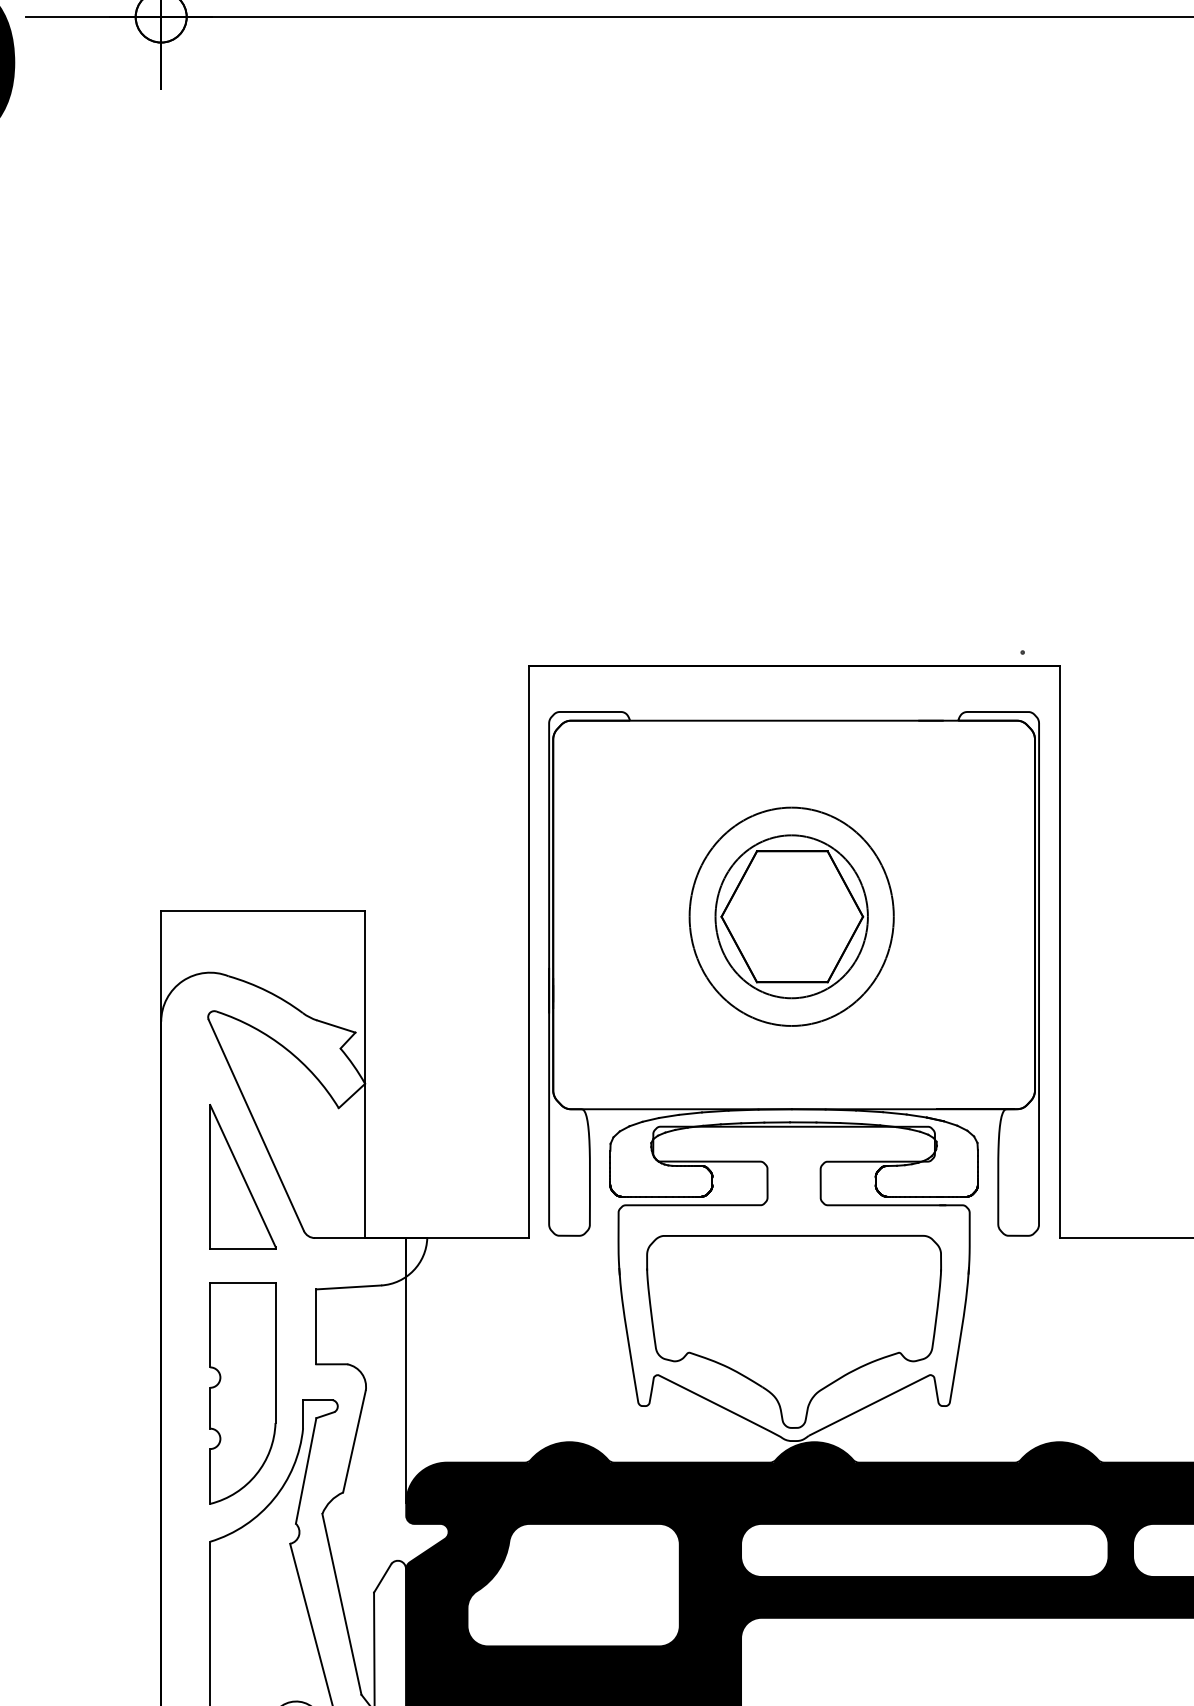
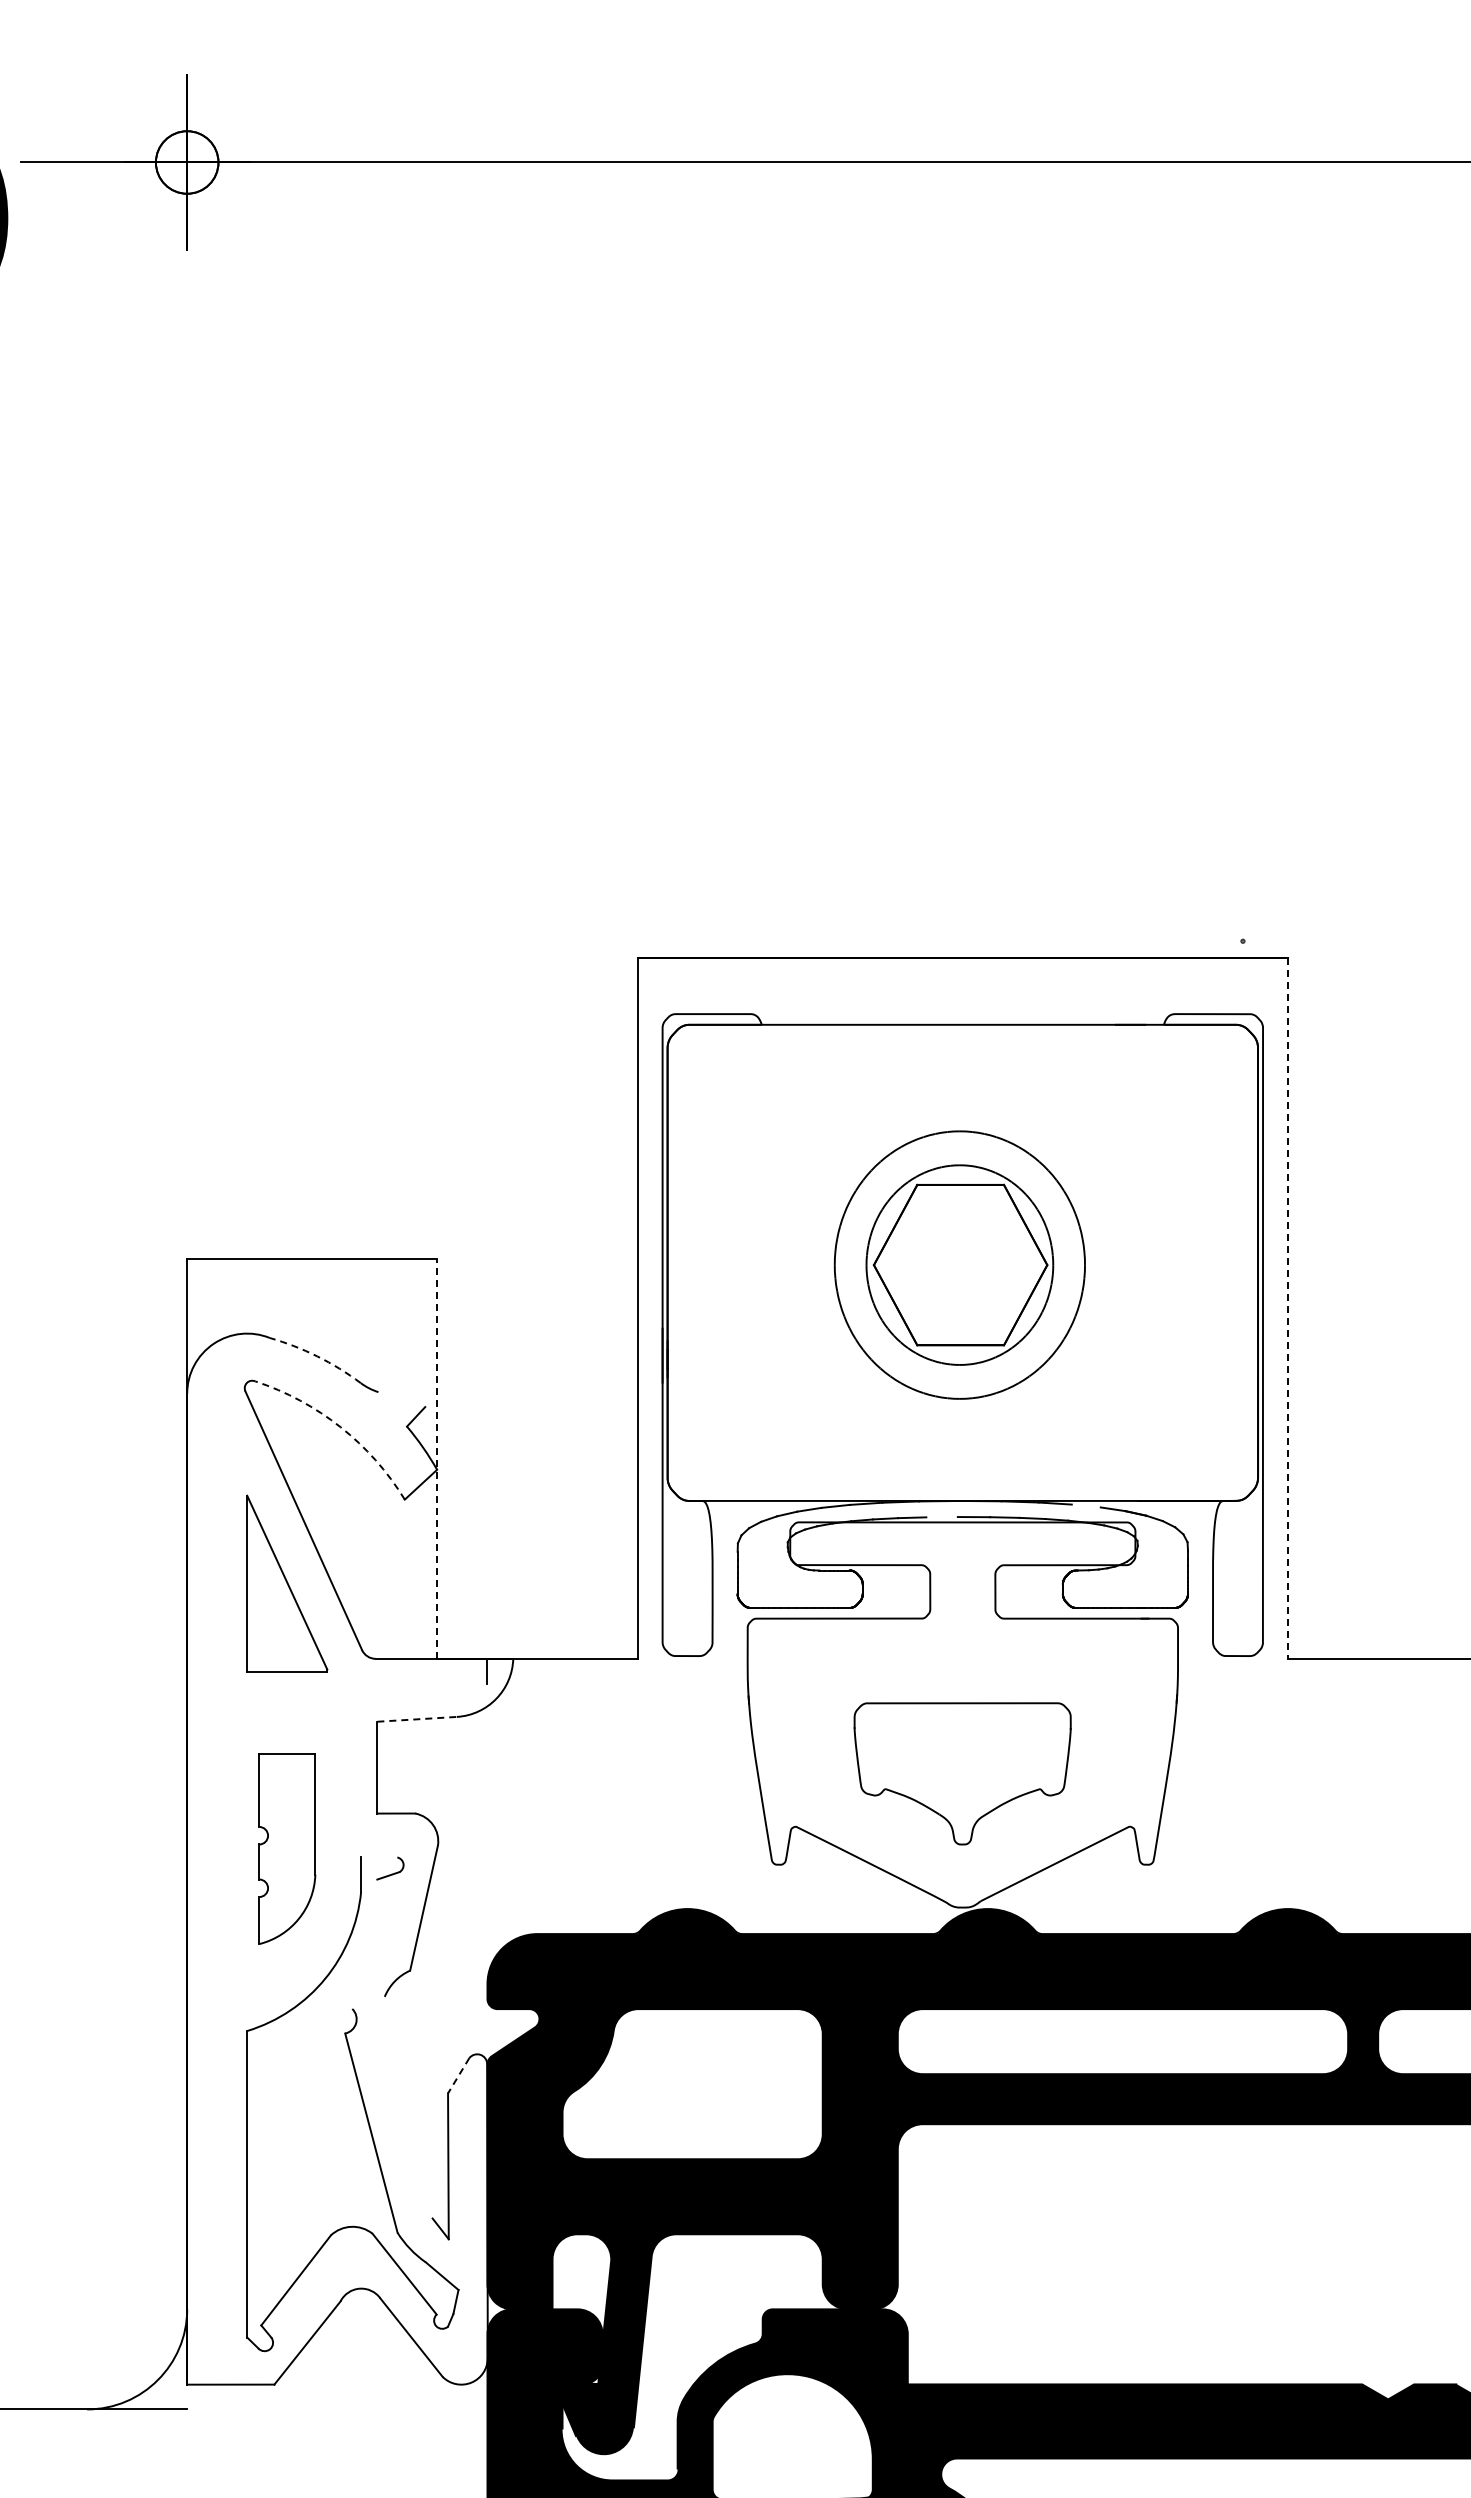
line: (1059, 953) -> (1288, 1309), solid -> dashed
arc: (267, 991) -> (317, 1356), solid -> dashed
line: (336, 1026) -> (401, 1399), removed
arc: (286, 1049) -> (340, 1427), solid -> dashed
line: (365, 1074) -> (437, 1458), solid -> dashed
line: (894, 1112) -> (1085, 1505), removed
line: (776, 1122) -> (941, 1517), removed
line: (349, 1287) -> (417, 1719), solid -> dashed
part: (793, 1331) -> (962, 1773), size x0.6
line: (406, 1370) -> (487, 1821), removed
part: (243, 1393) -> (287, 1849), size x0.7
line: (318, 1400) -> (379, 1857), removed
line: (305, 1470) -> (364, 1943), removed
line: (382, 1578) -> (458, 2075), solid -> dashed
line: (341, 1604) -> (408, 2107), removed

